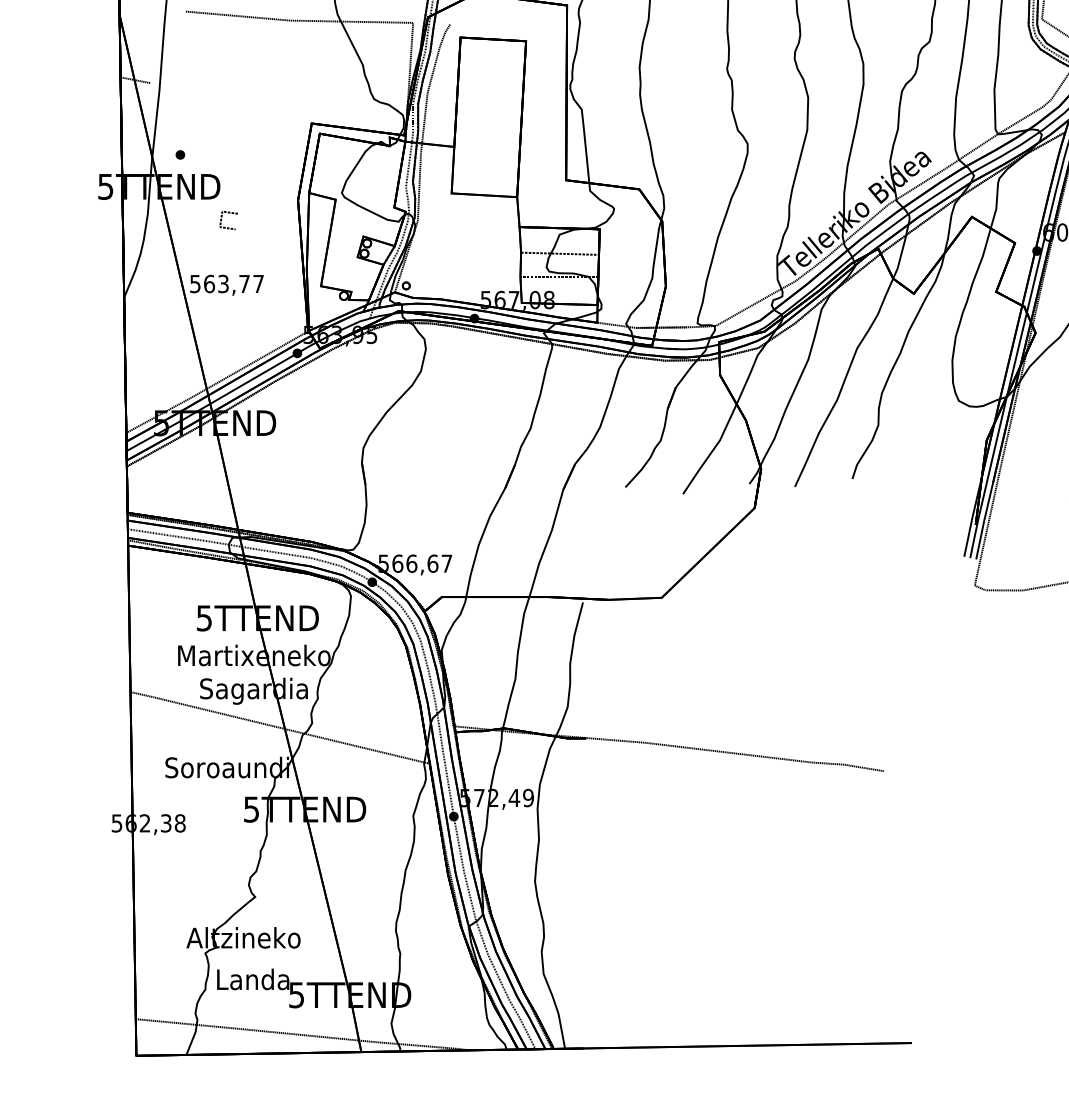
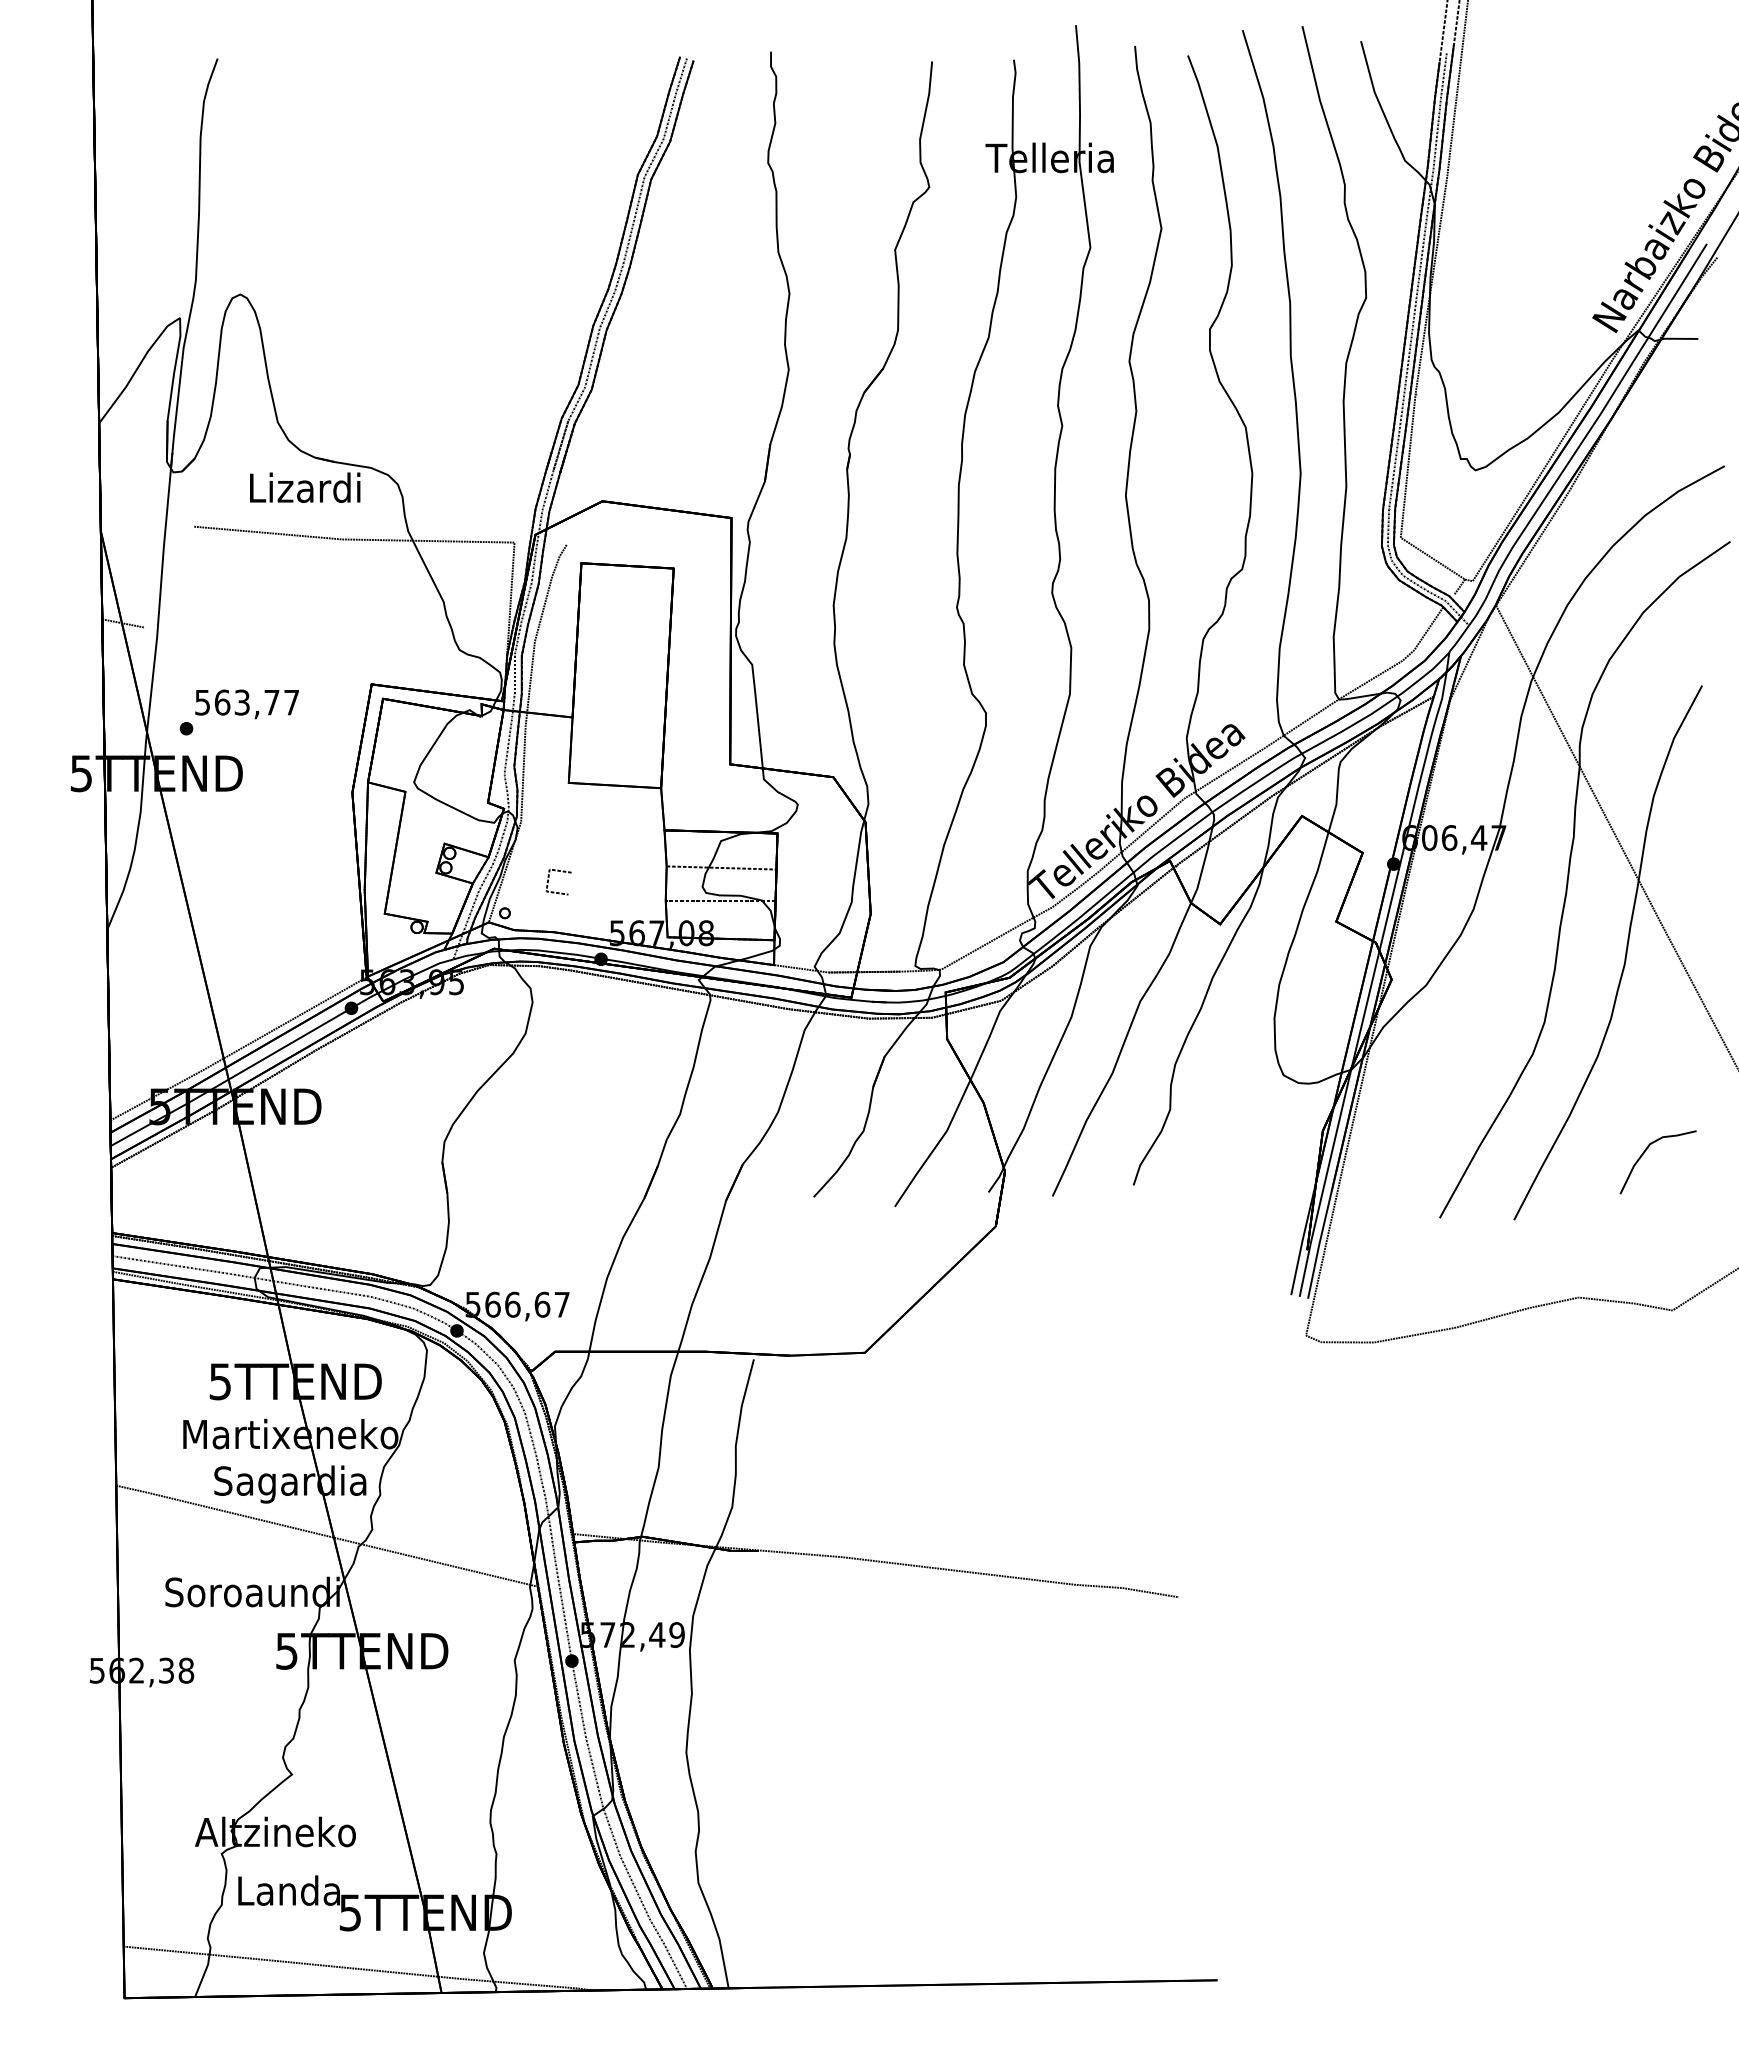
line: (231, 213) -> (562, 872), moved
text: (226, 285) -> (246, 704), moved

